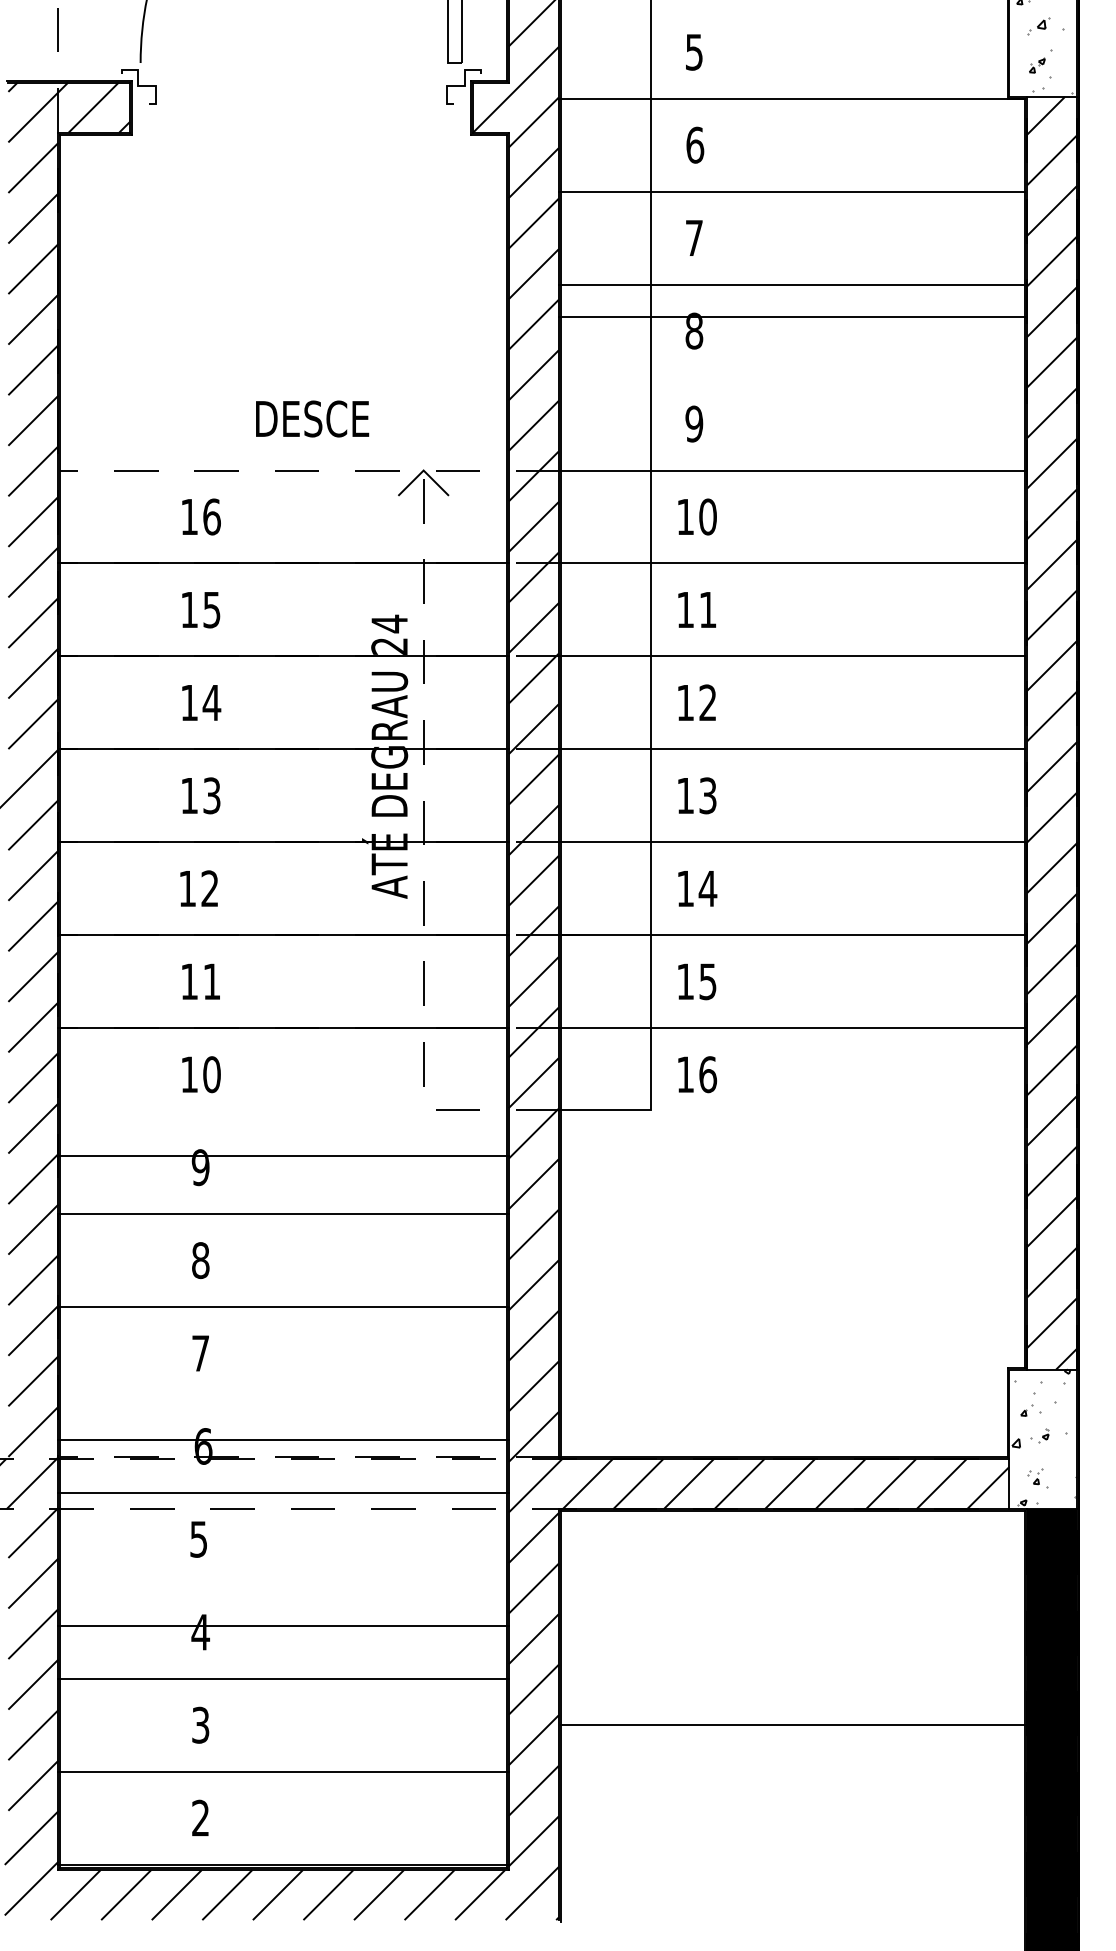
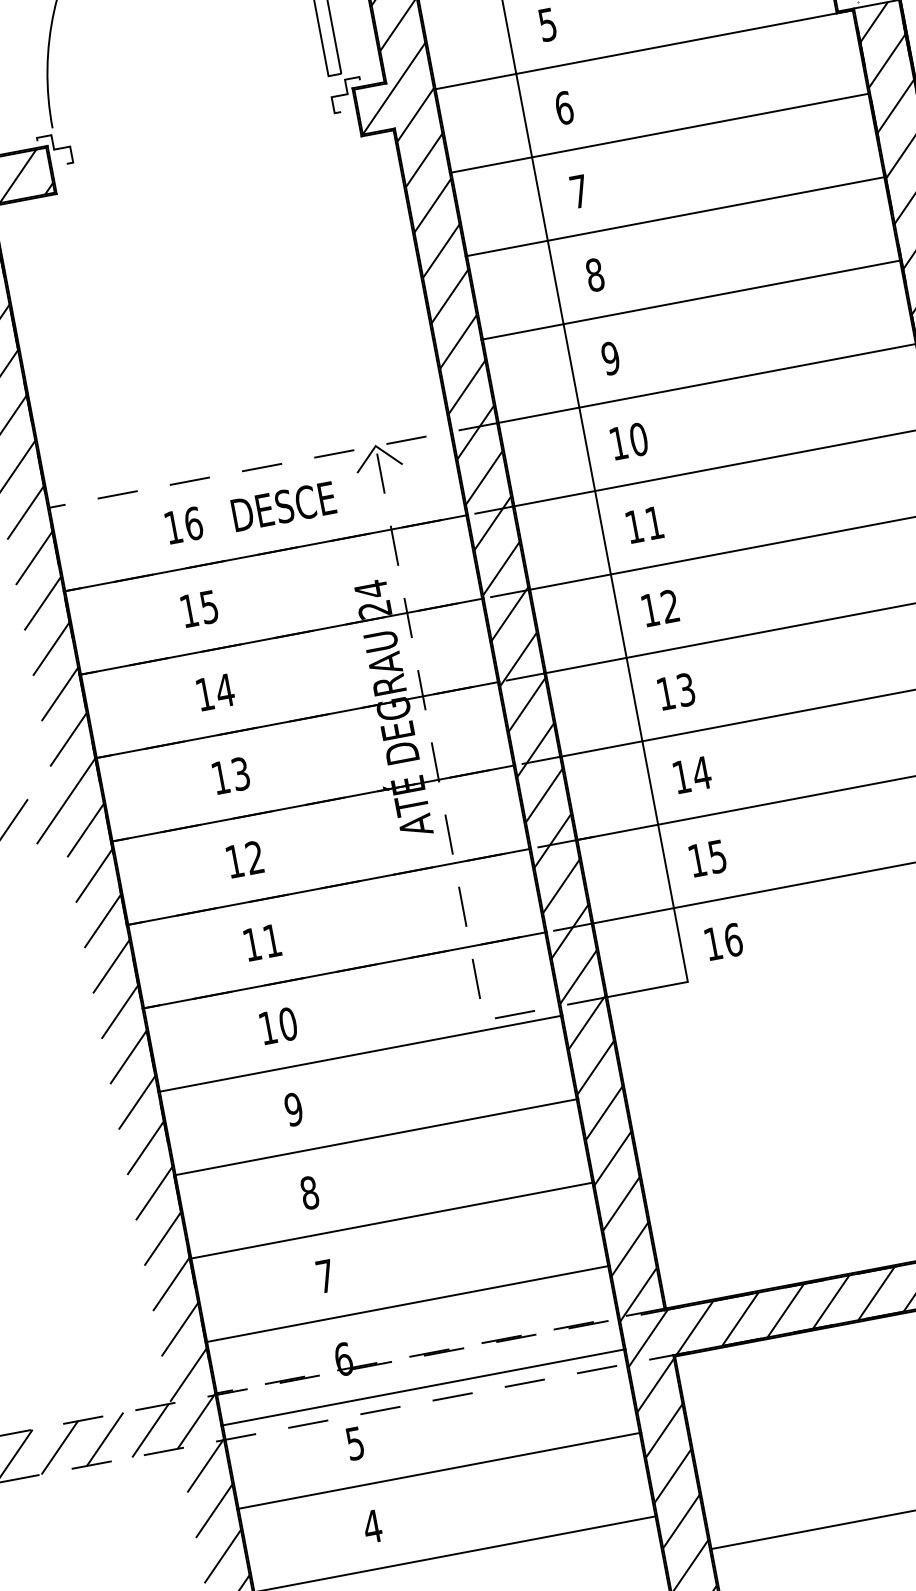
line: (791, 316) -> (690, 300), moved
text: (312, 418) -> (283, 506), moved
line: (283, 1156) -> (360, 1054), moved
line: (283, 1439) -> (407, 1303), moved
line: (283, 1625) -> (439, 1470), moved

